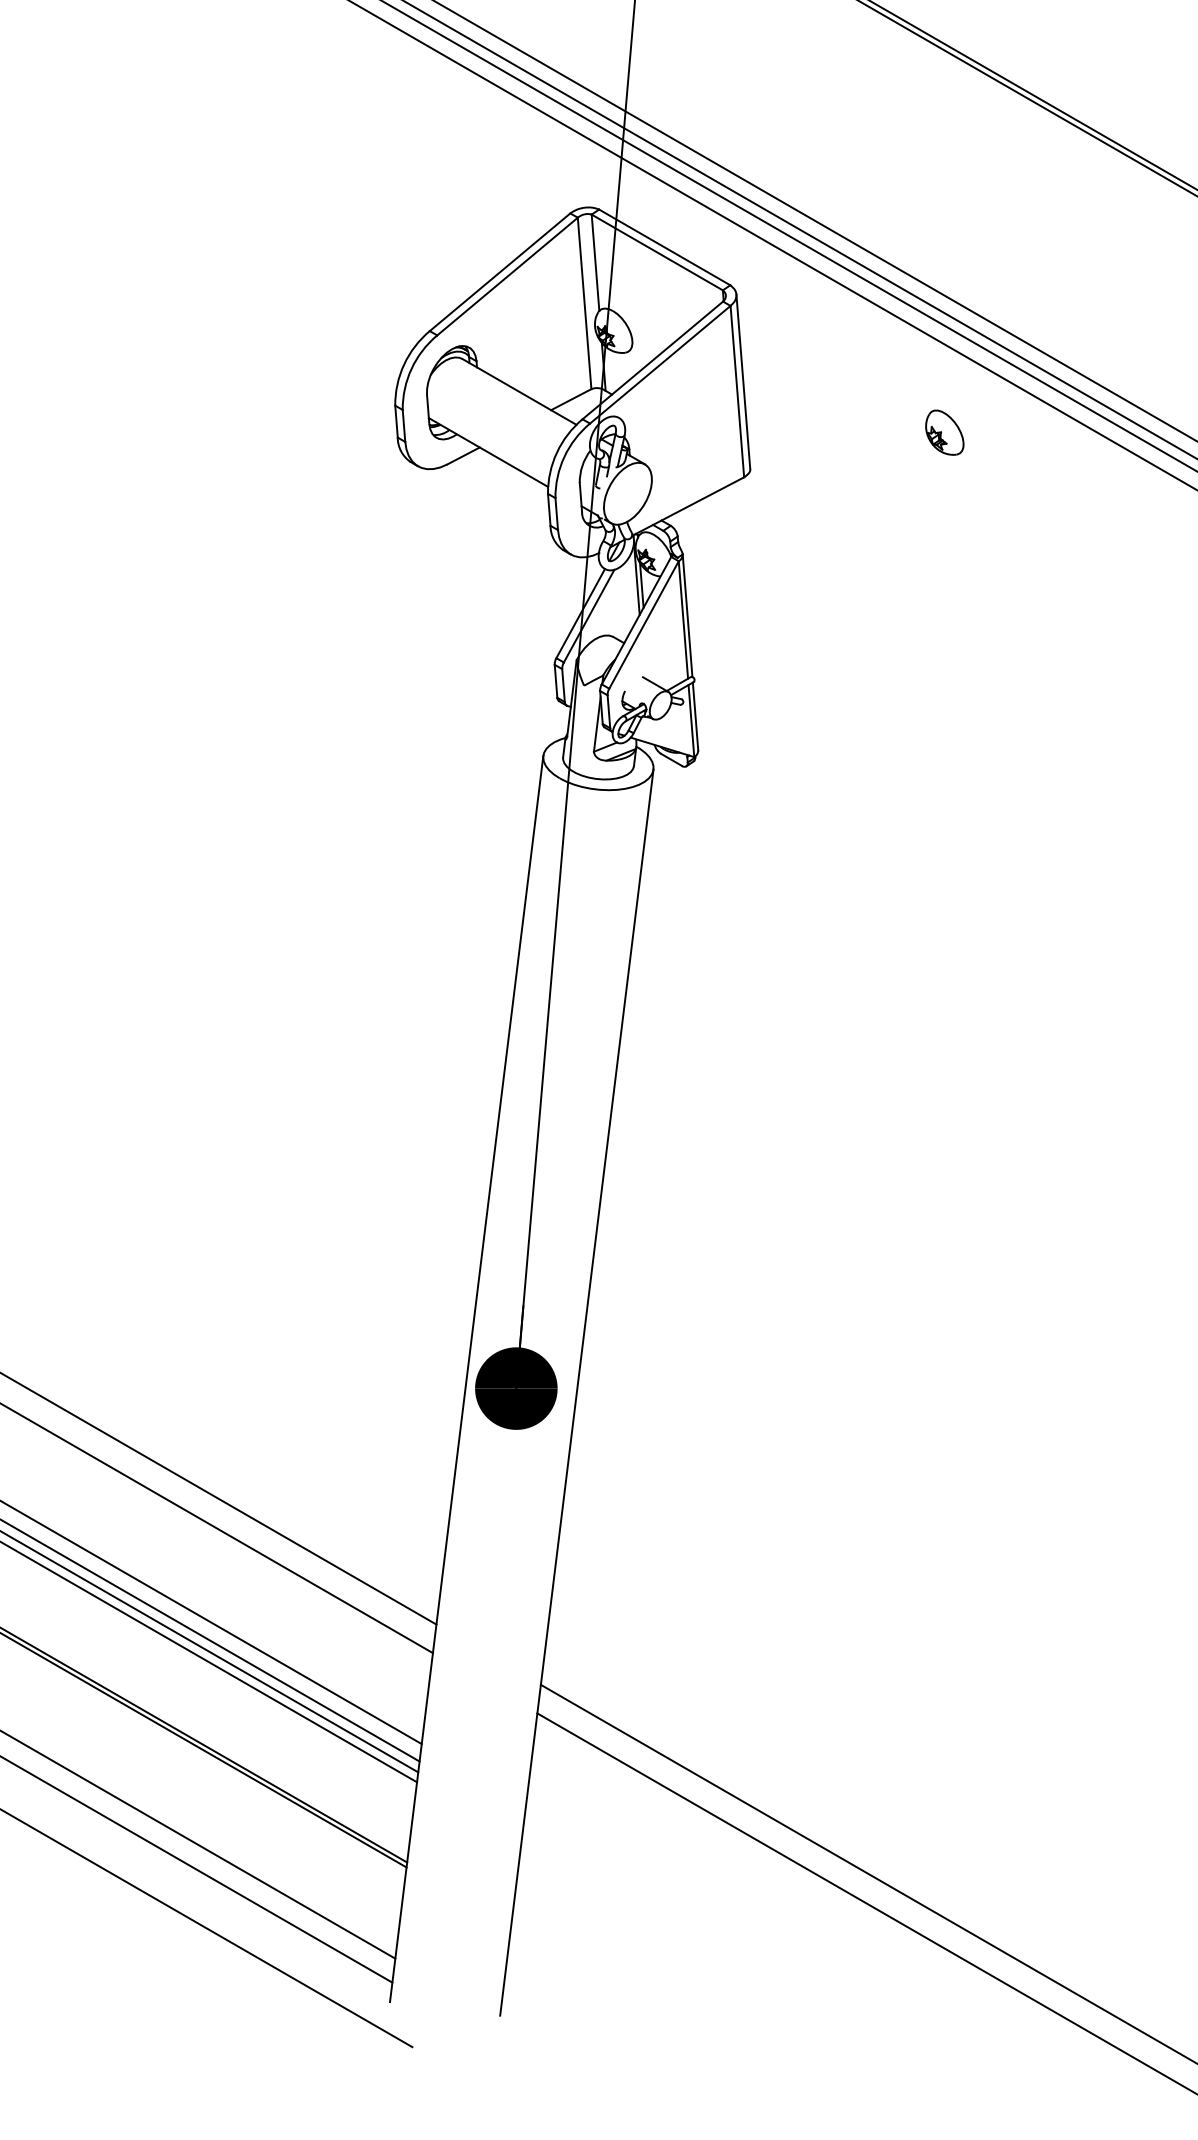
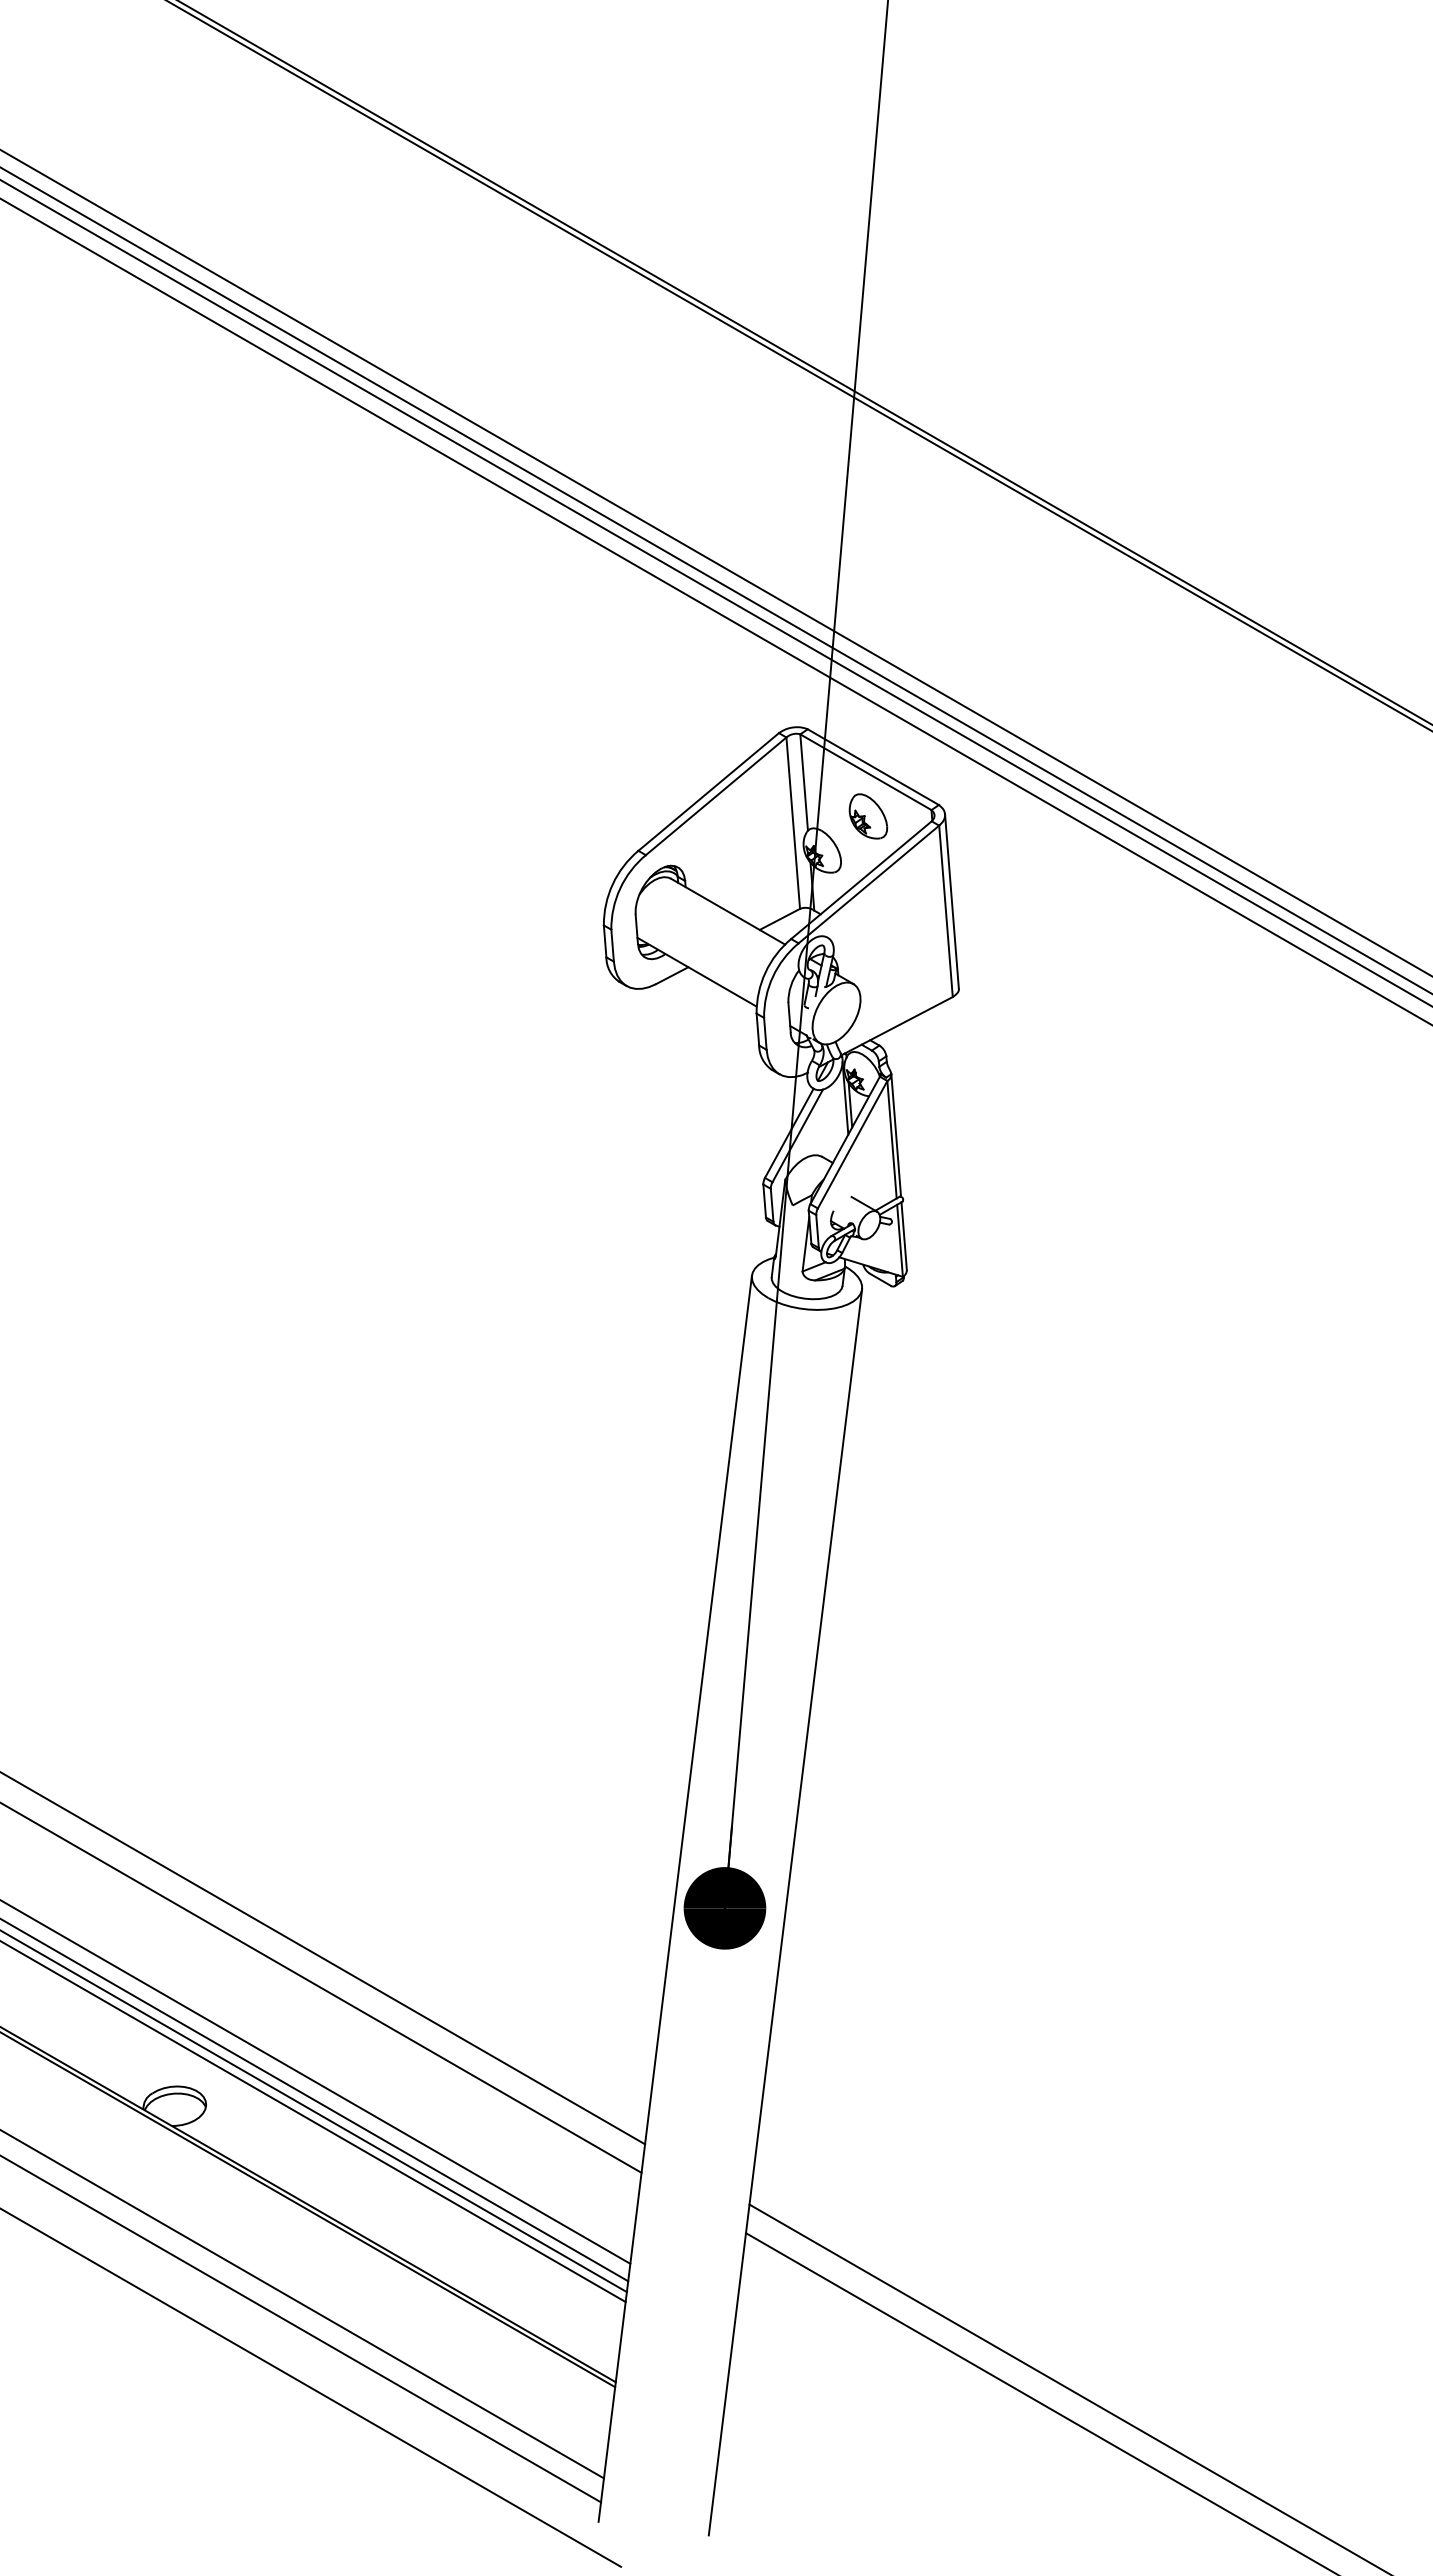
part: (944, 432) -> (868, 816), moved

